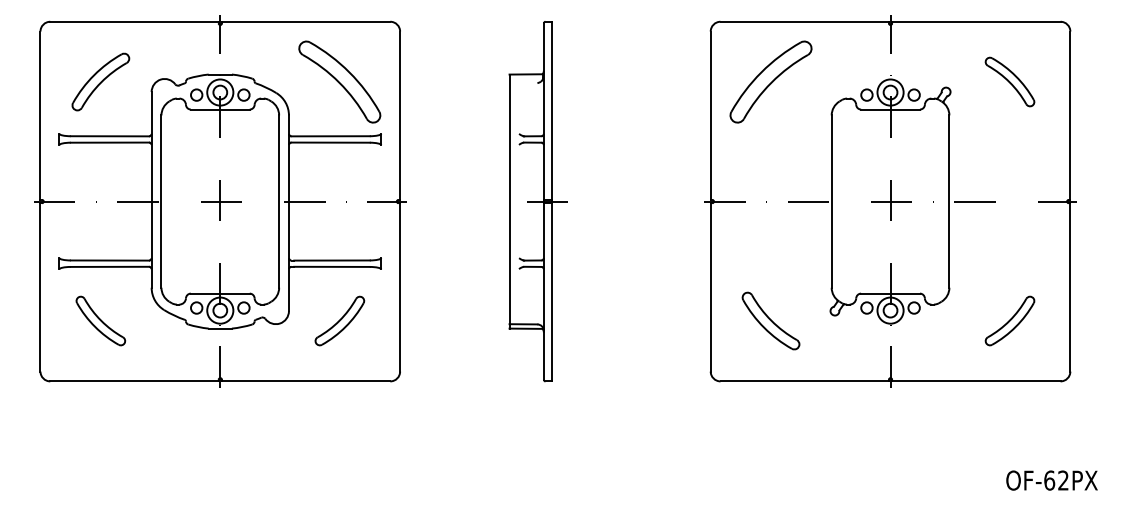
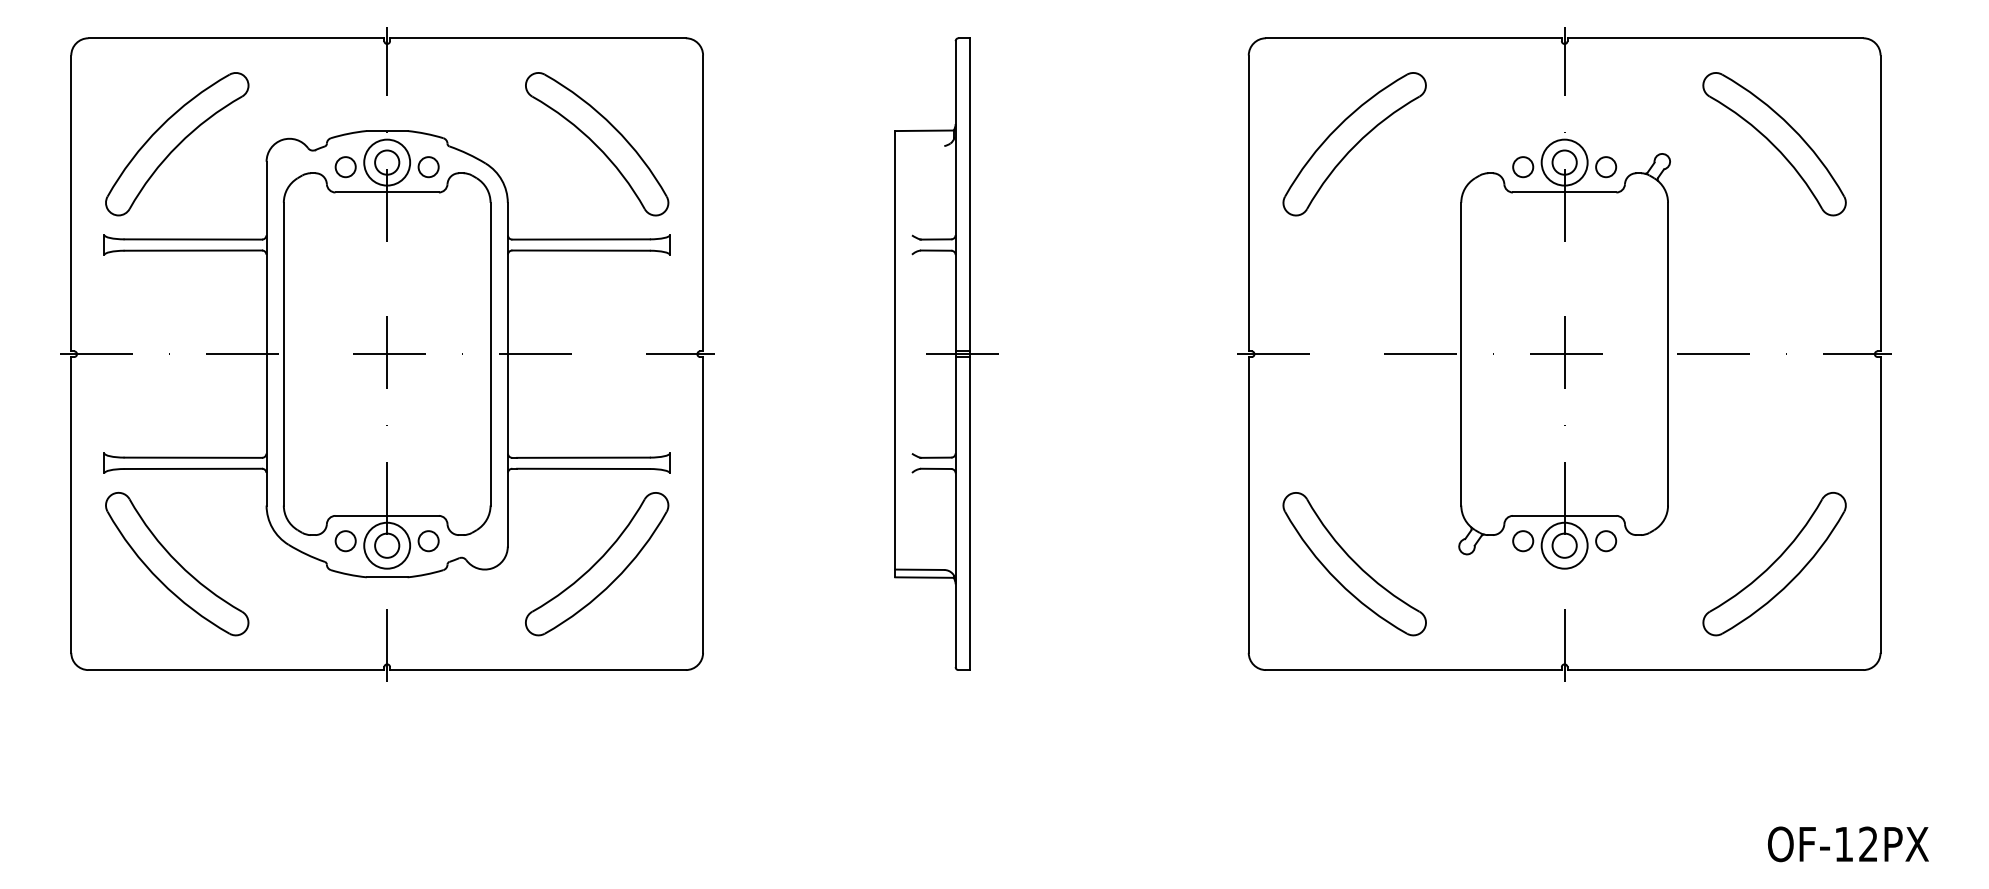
part: (100, 81) -> (176, 143), size x1.43
part: (1009, 81) -> (1773, 143), size x1.67
part: (100, 320) -> (176, 563), size x1.67
part: (339, 320) -> (596, 563), size x1.67
part: (770, 320) -> (1353, 563), size x1.43
part: (1009, 320) -> (1773, 563), size x1.67
text: (1049, 480) -> (1843, 844), OF-62PX -> OF-12PX

